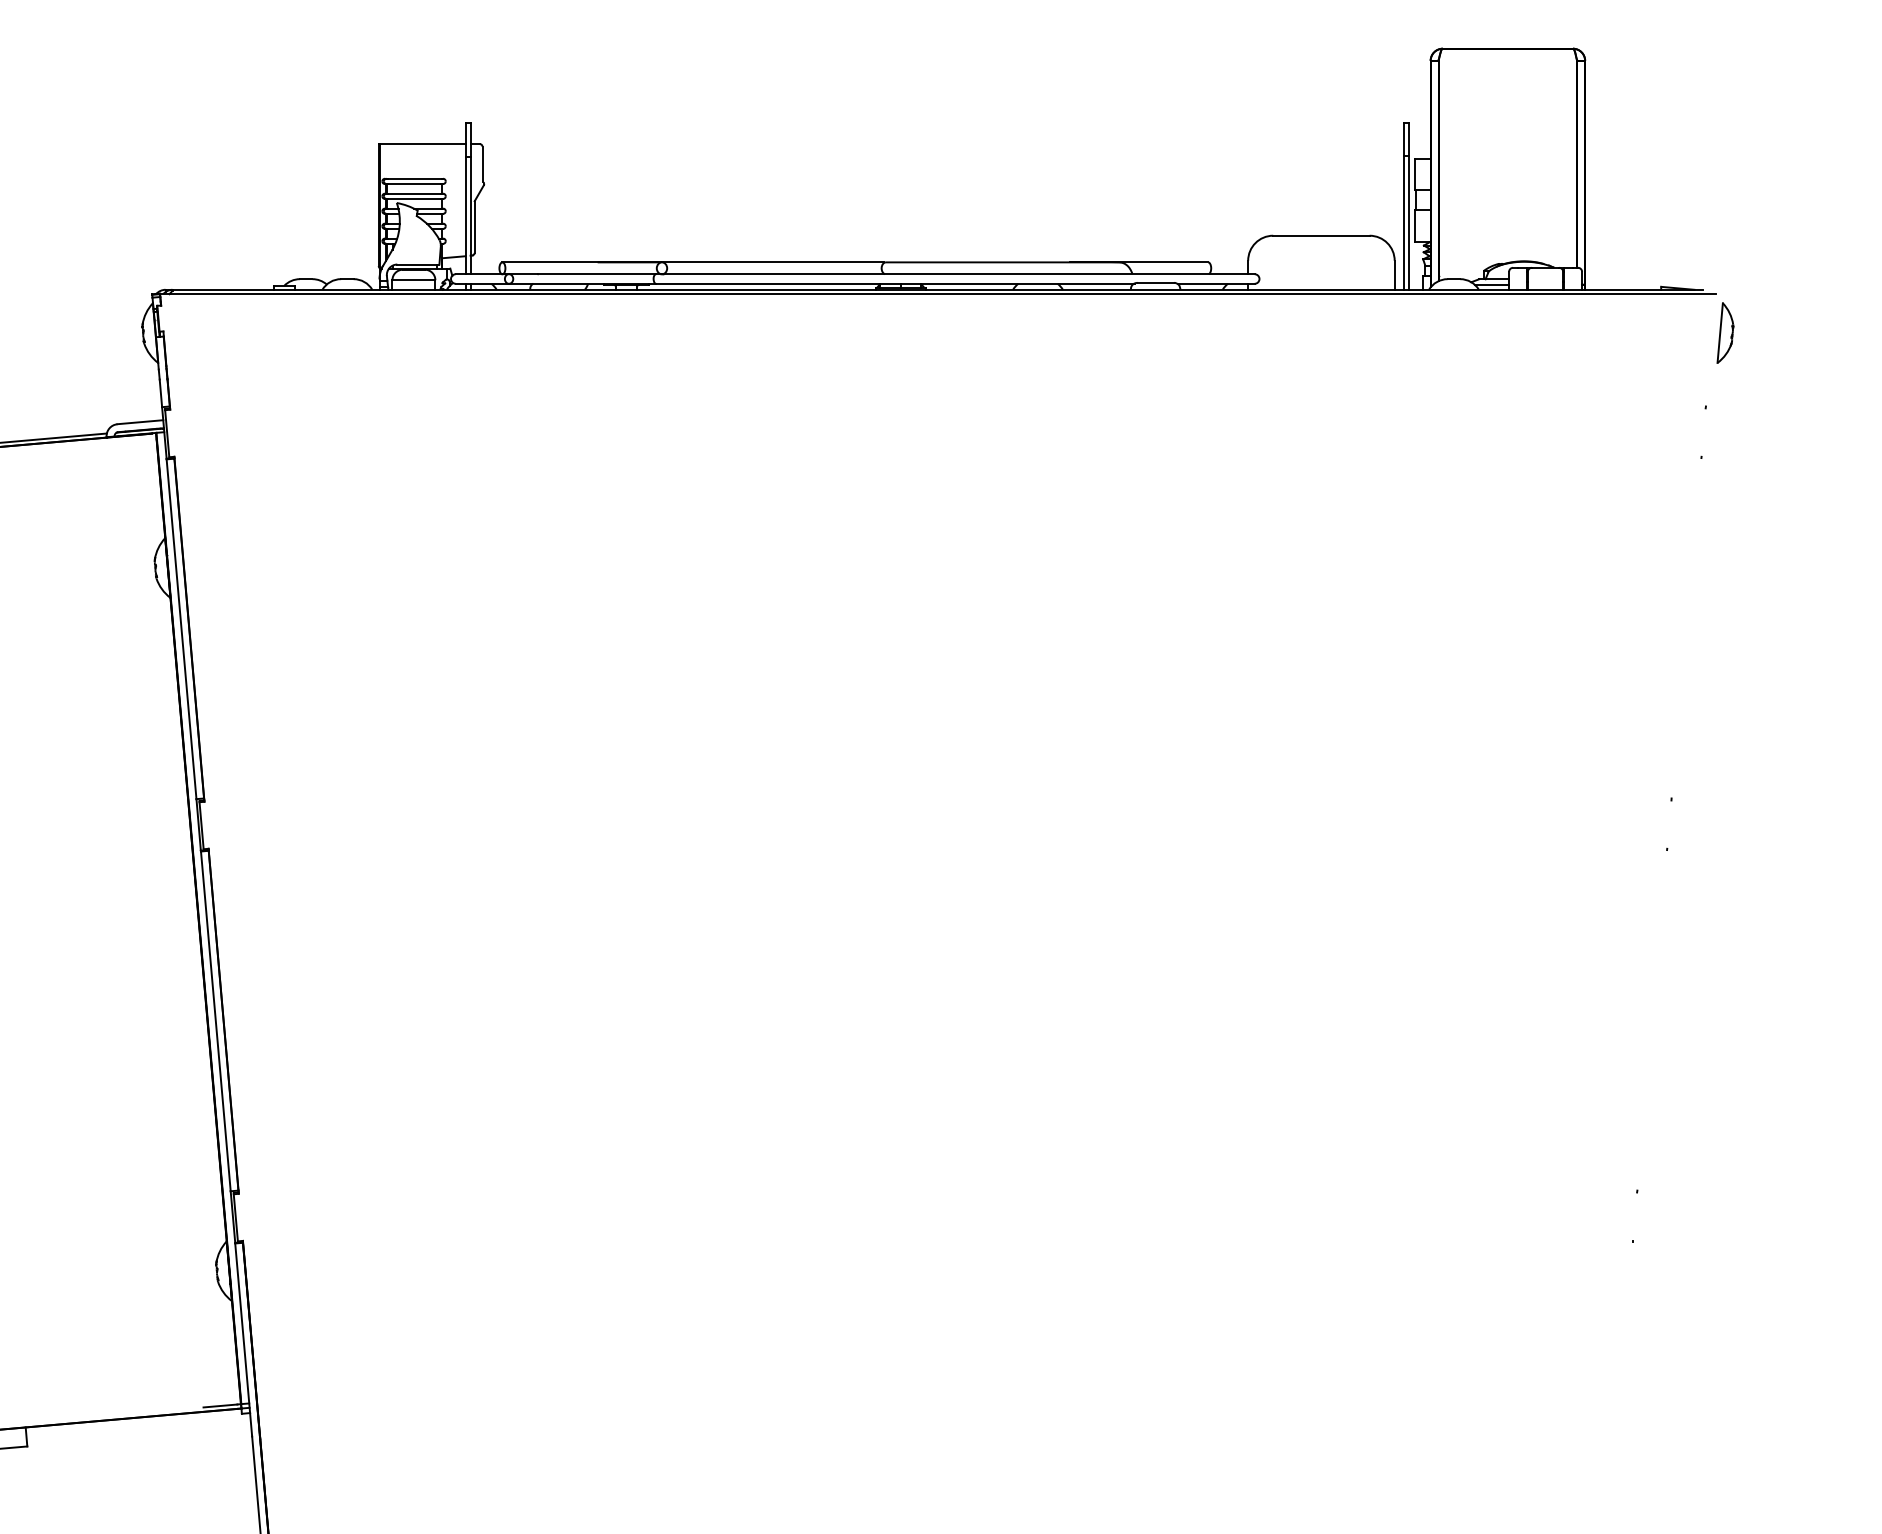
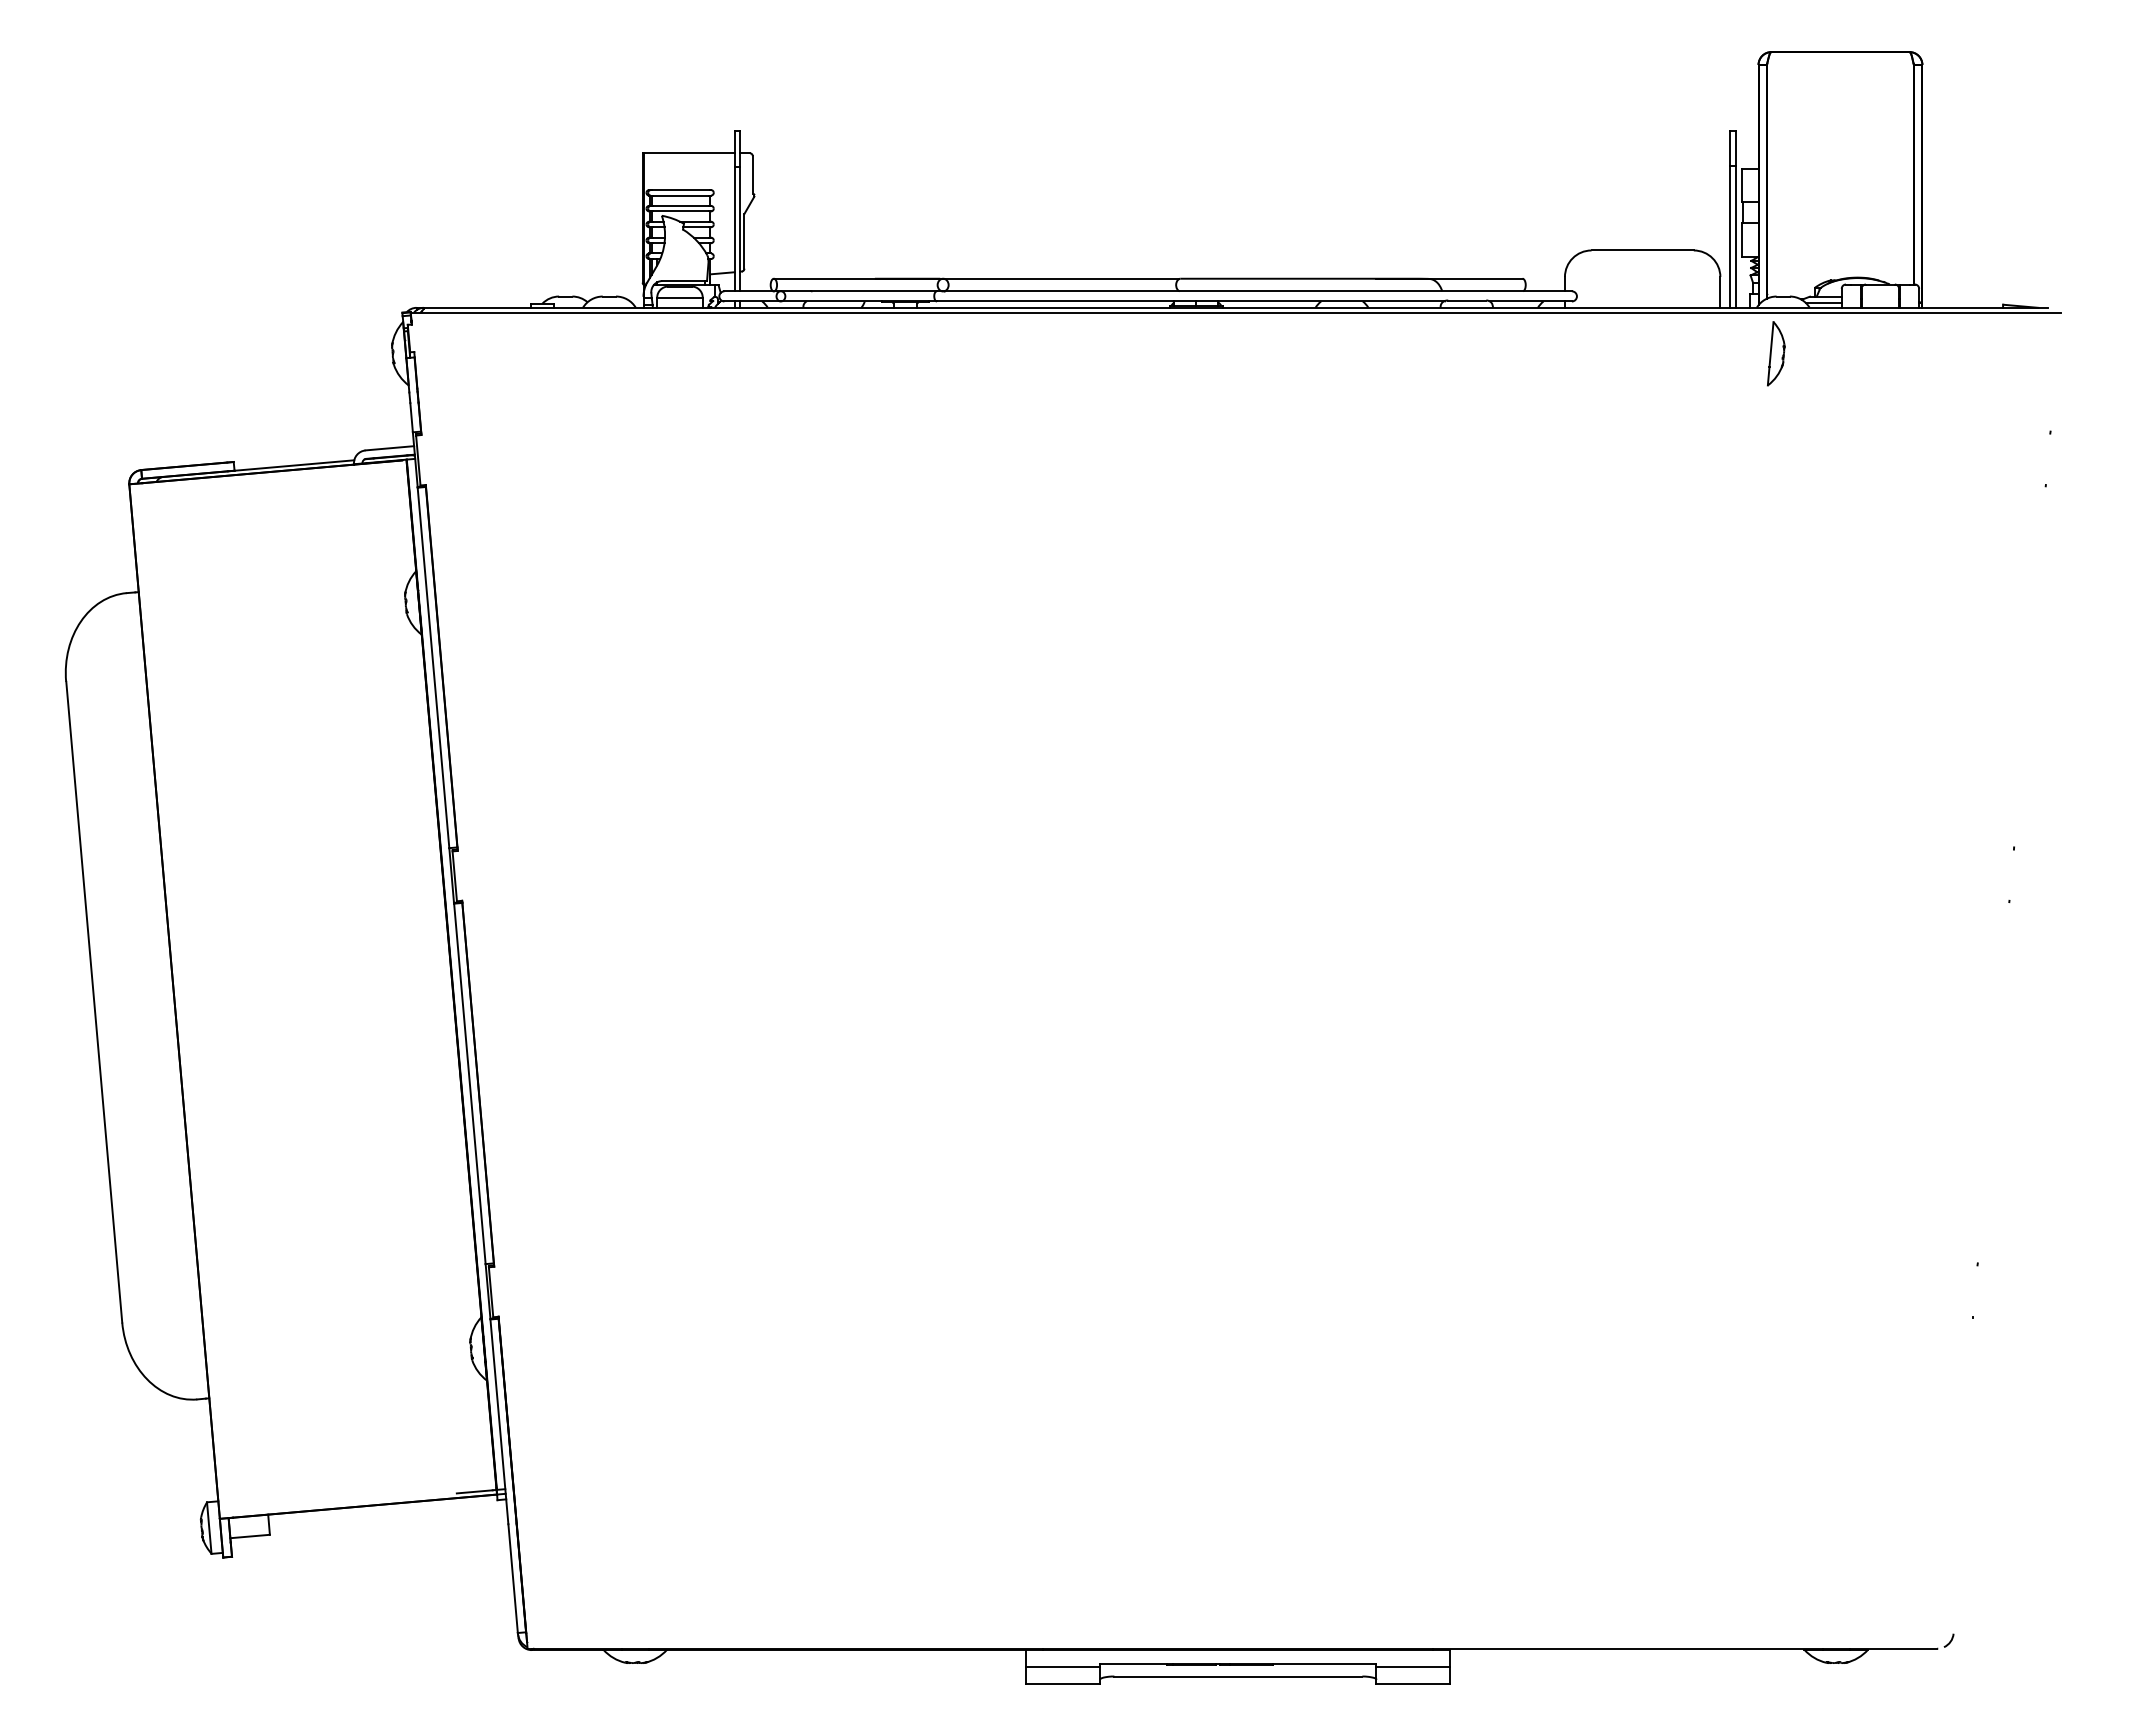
part: (1725, 332) -> (1776, 353), moved

